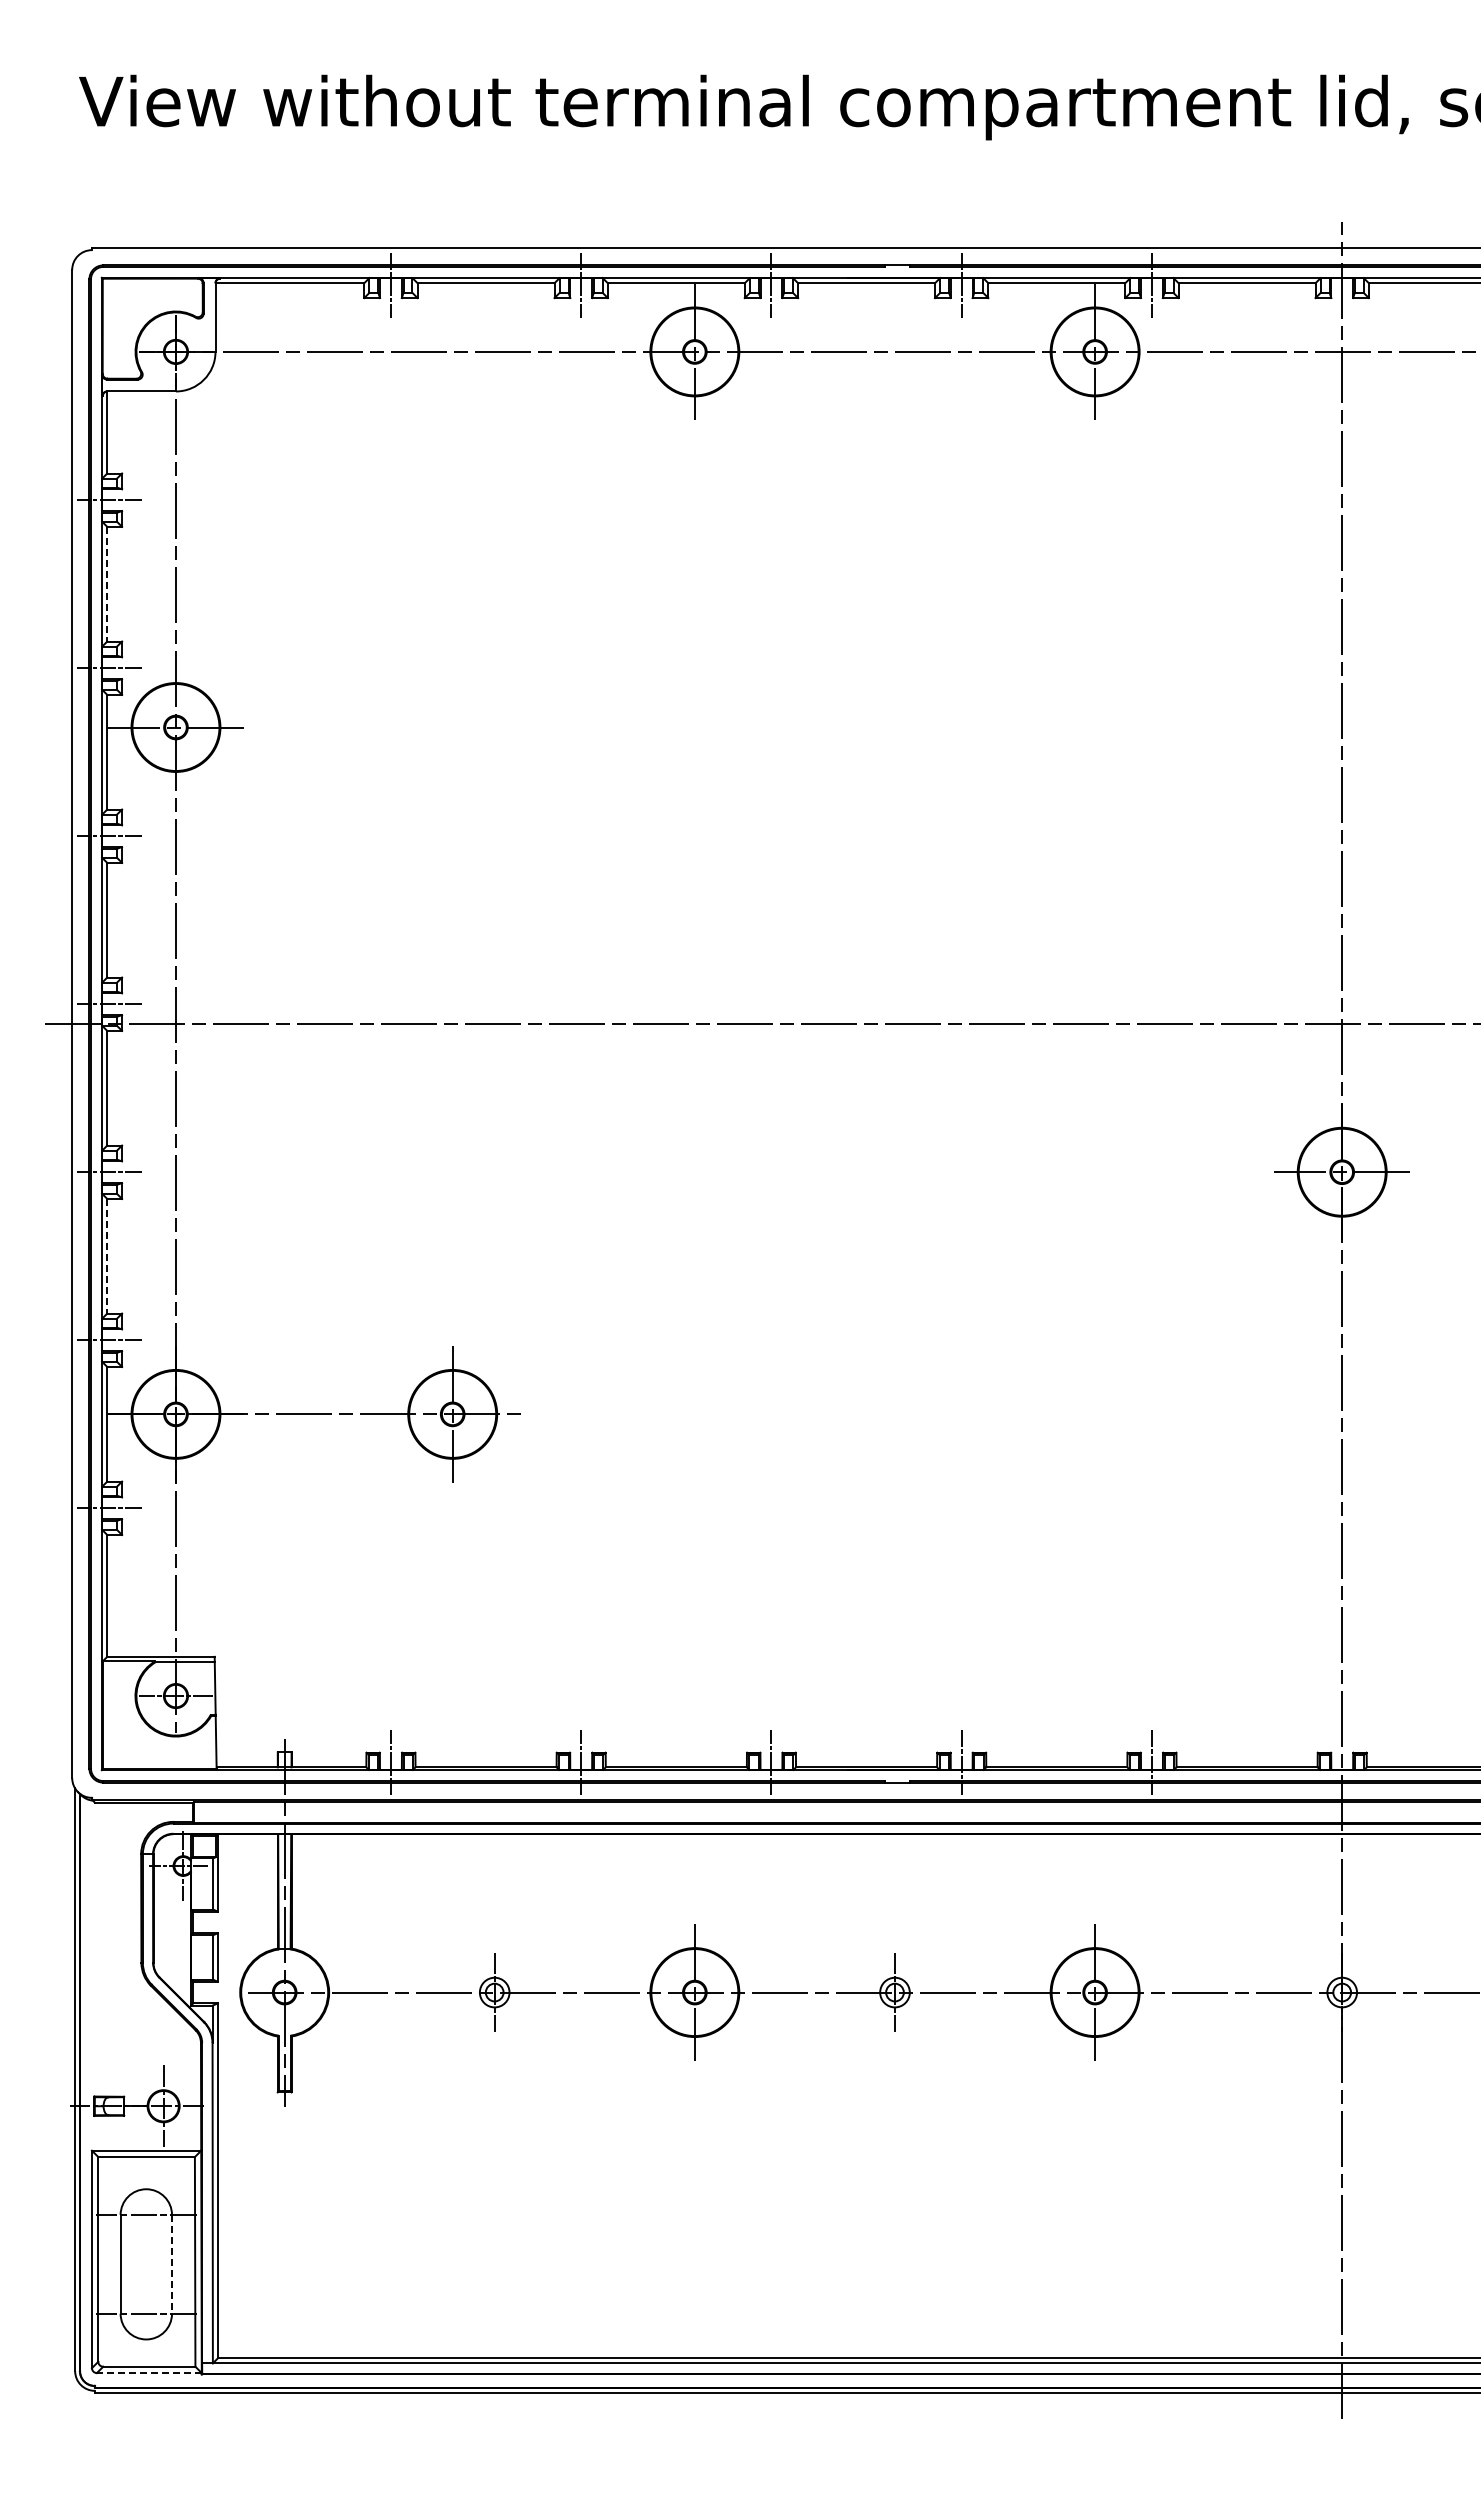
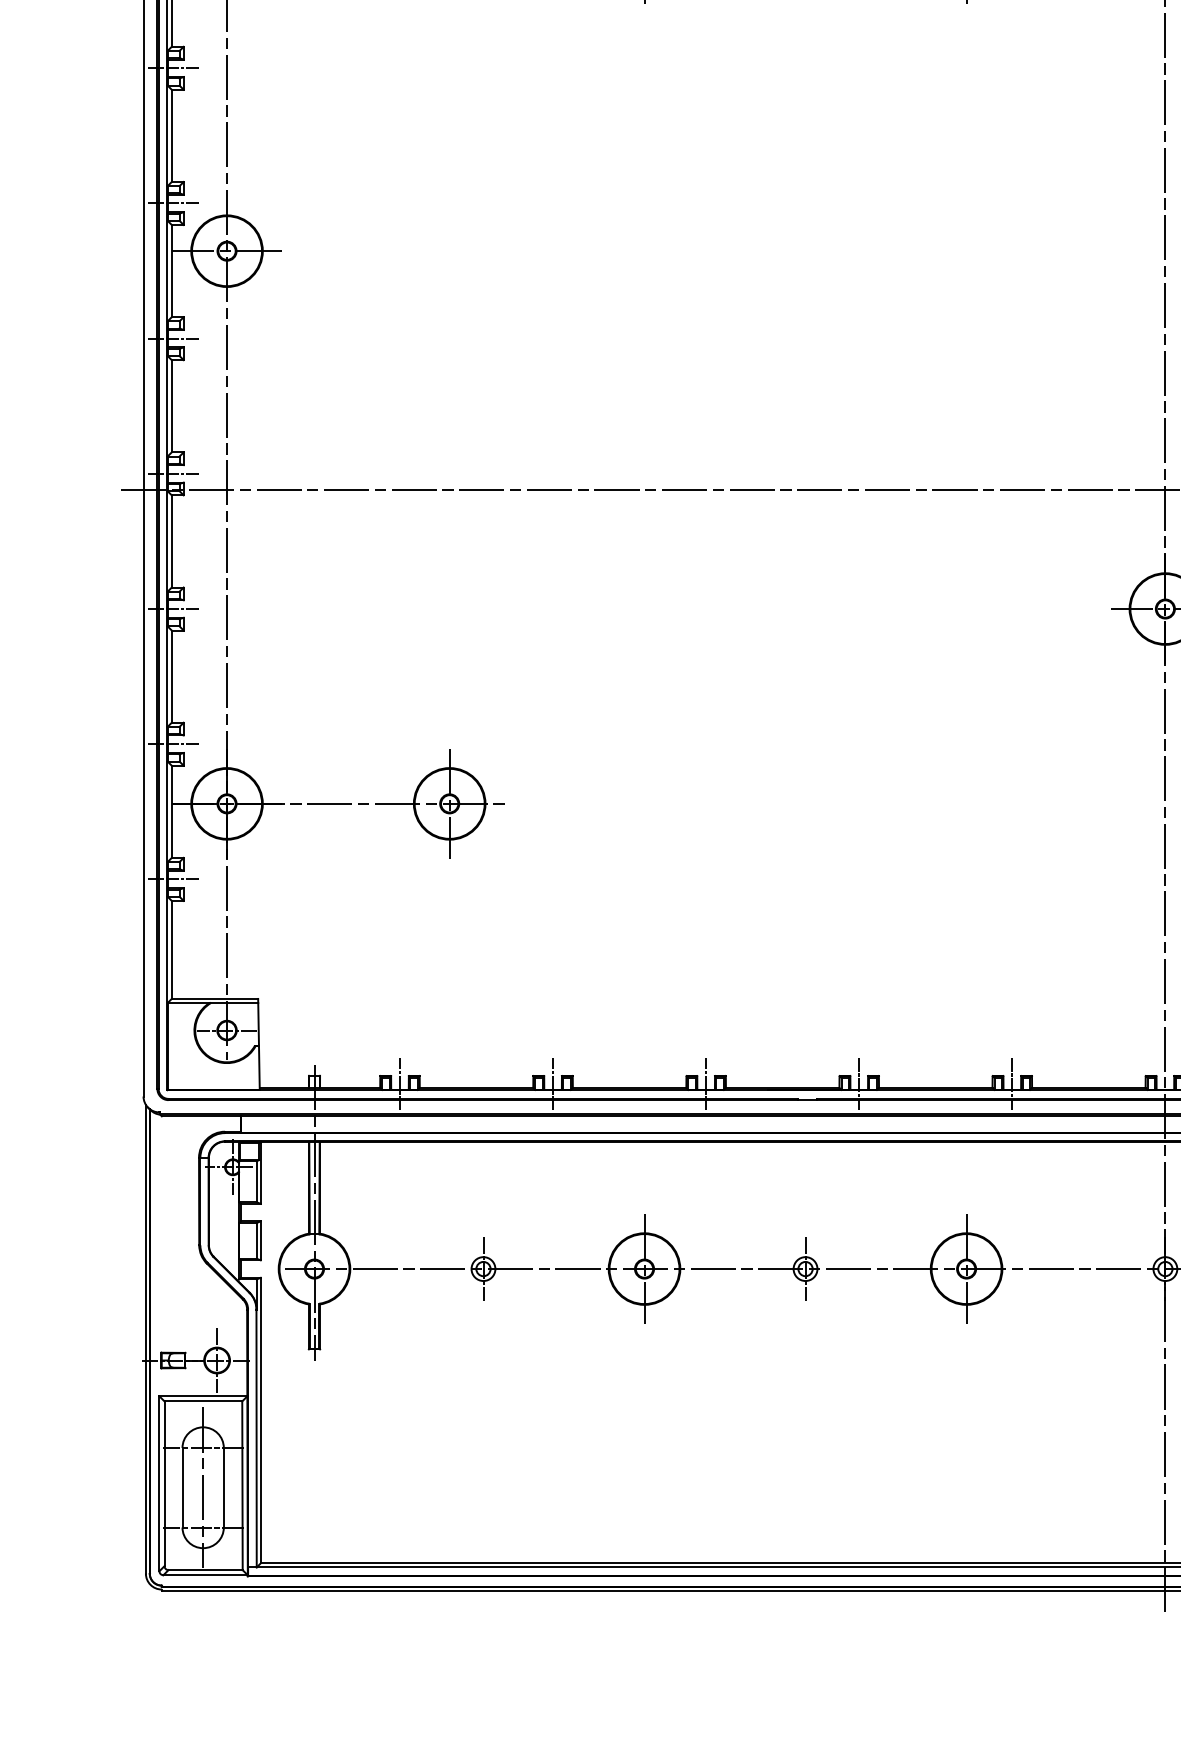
line: (107, 584) -> (171, 136), dashed -> solid
line: (107, 1256) -> (171, 676), dashed -> solid
line: (146, 2264) -> (203, 1487), added
line: (172, 2264) -> (224, 1487), dashed -> solid
line: (148, 2373) -> (204, 1575), dashed -> solid

